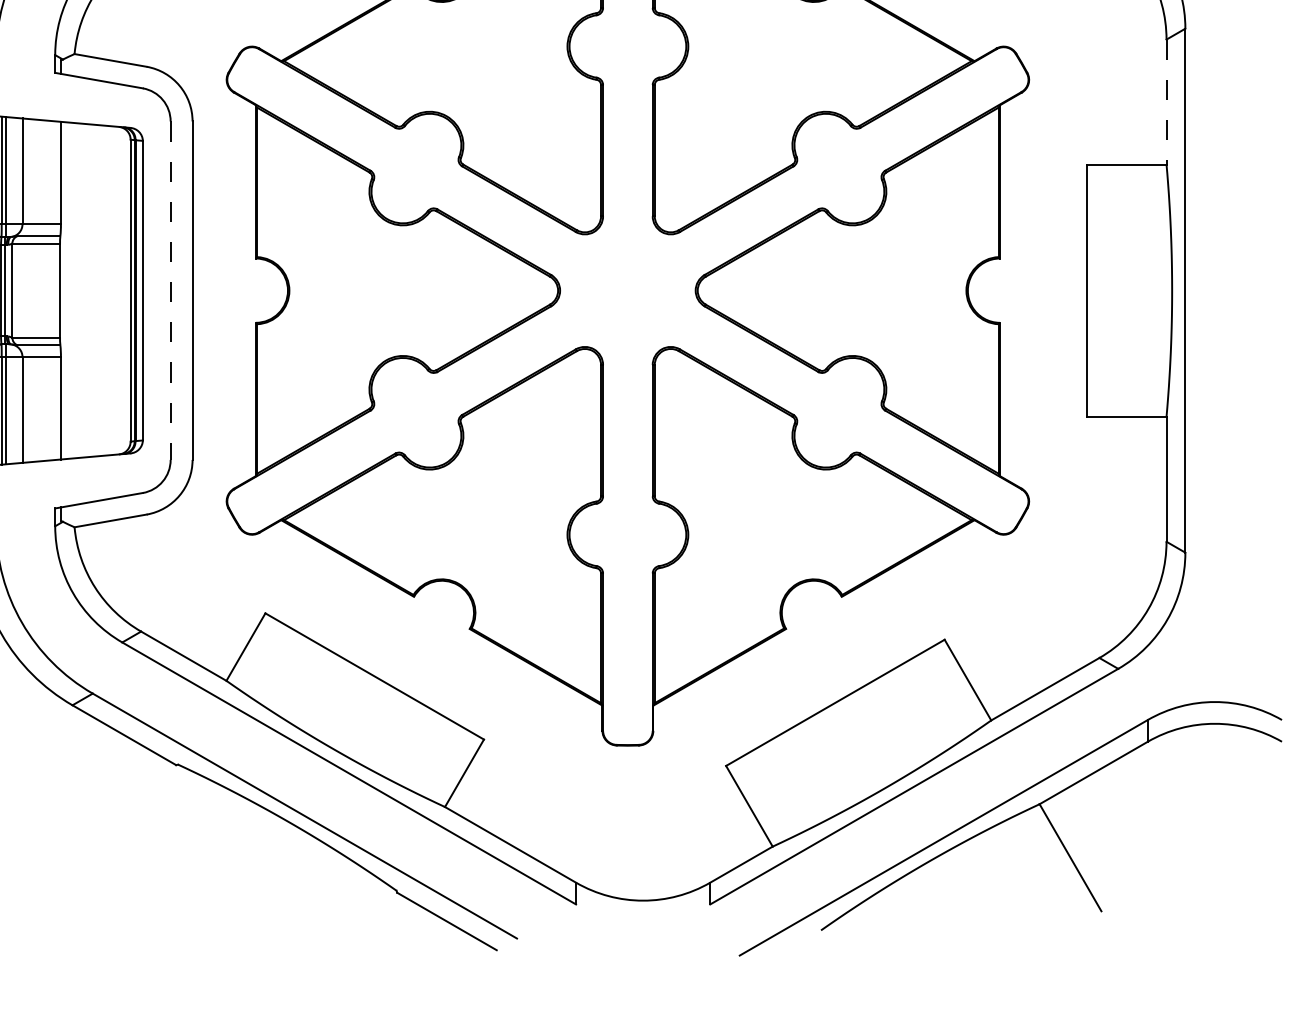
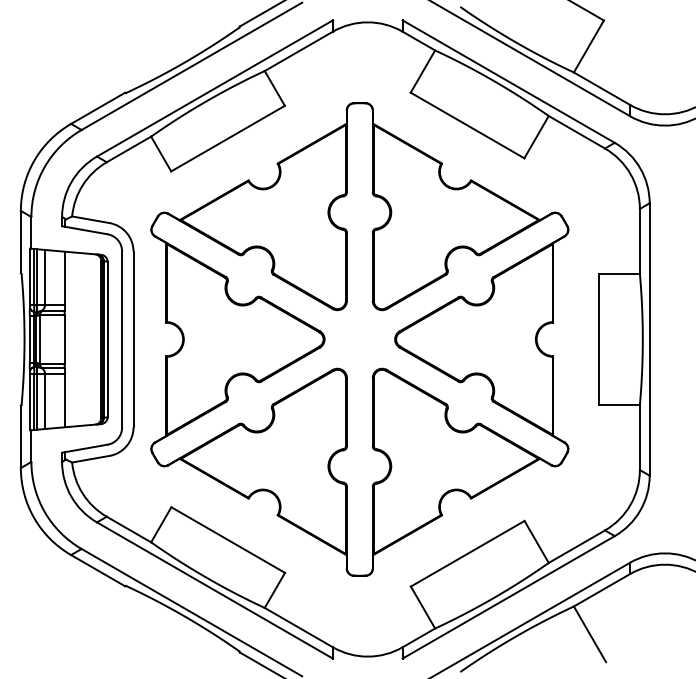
line: (1165, 102) -> (639, 241), dashed -> solid
line: (171, 290) -> (122, 339), dashed -> solid

